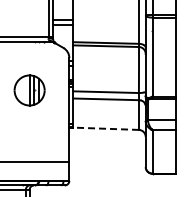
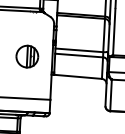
part: (29, 90) -> (27, 56), moved
line: (105, 128) -> (77, 76), dashed -> solid

